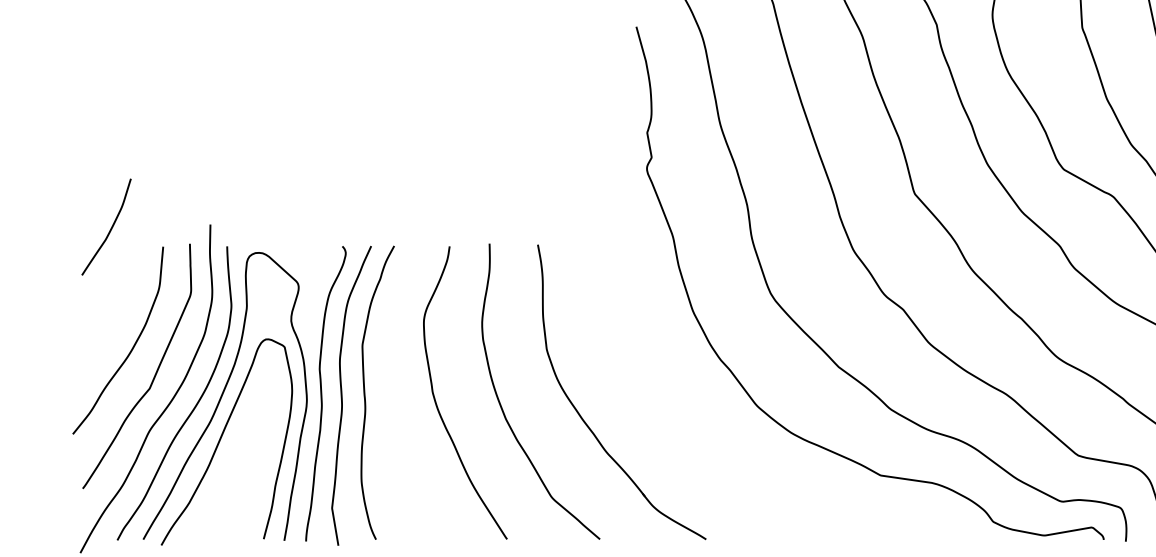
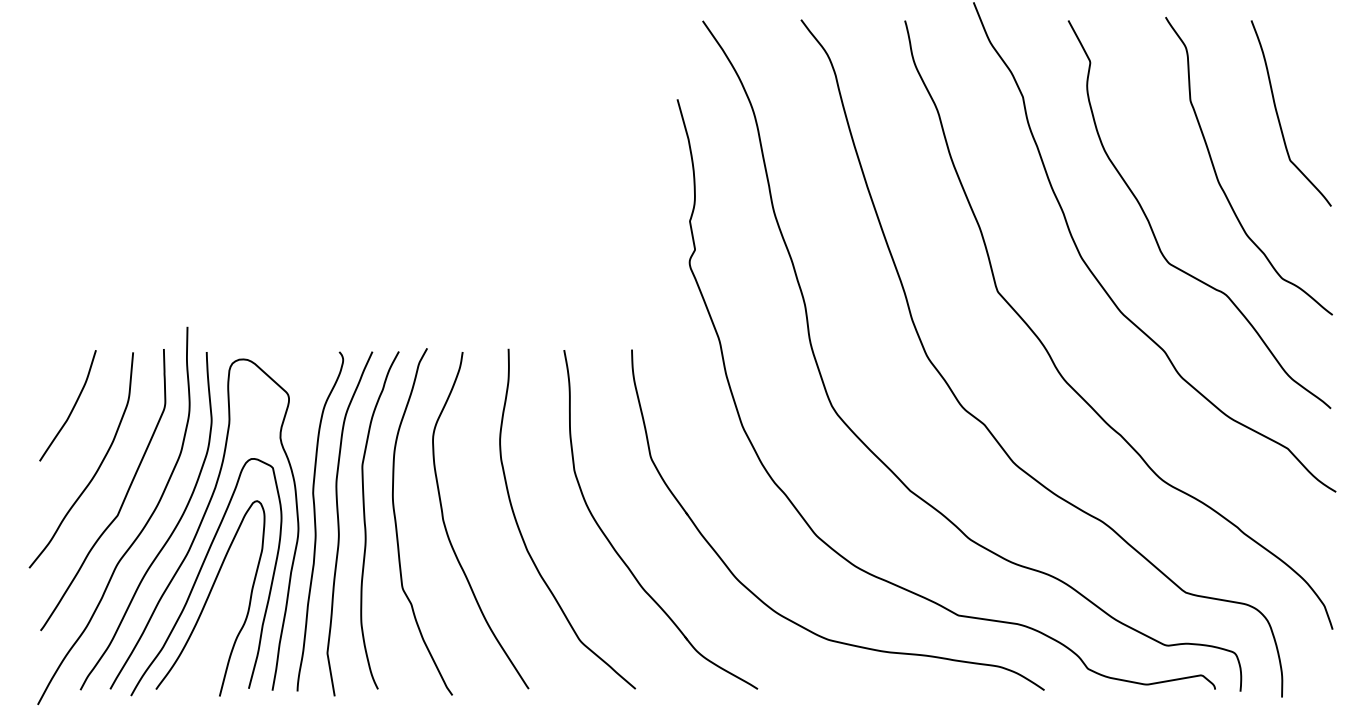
curve: (110, 228) -> (72, 407), moved
curve: (393, 398) -> (397, 527), added
curve: (228, 460) -> (208, 598), added
part: (713, 465) -> (766, 603), added

